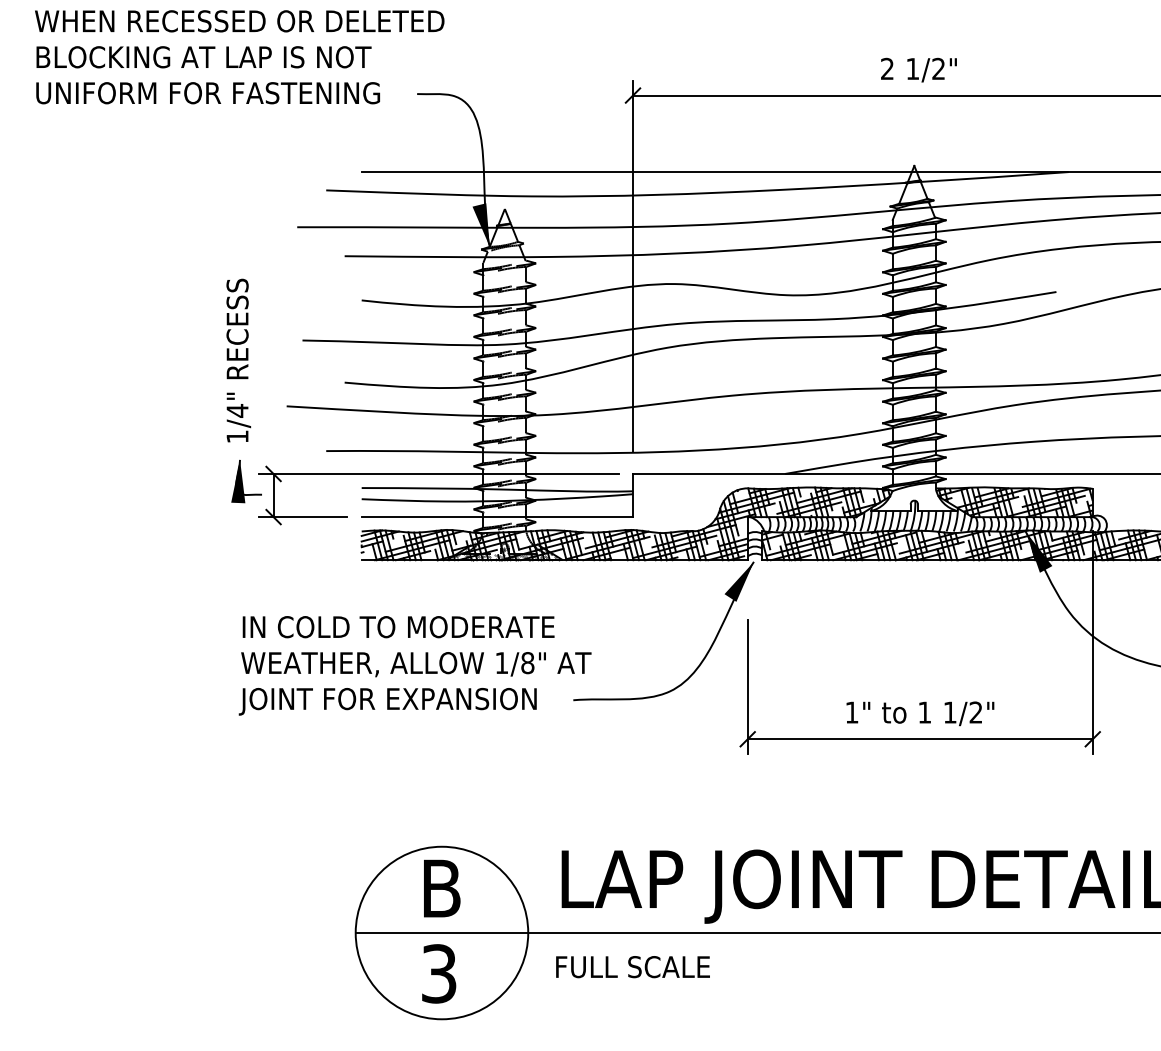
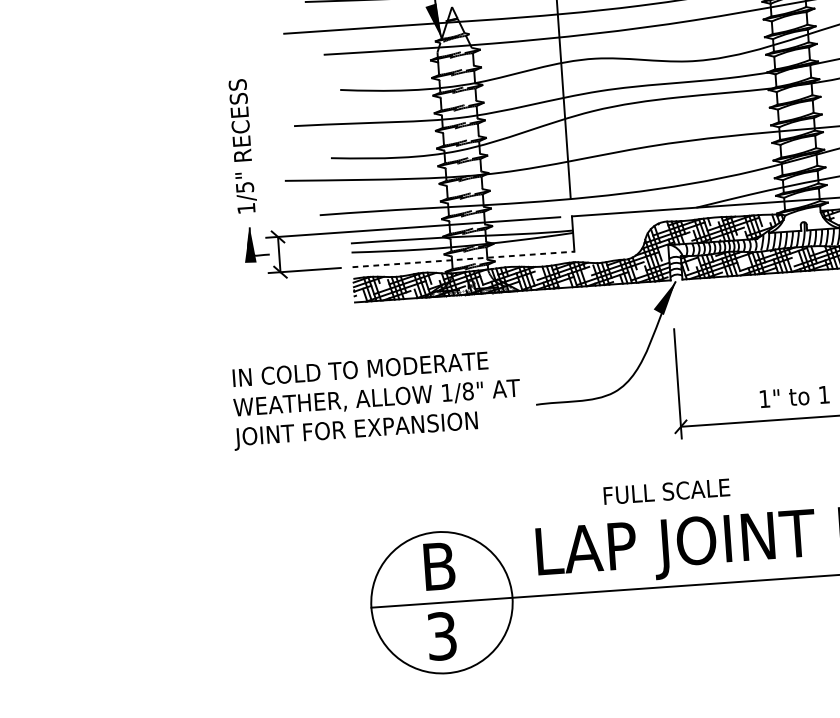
text: (237, 410) -> (244, 187), 1/4" -> 1/5"
line: (497, 517) -> (463, 259), solid -> dashed
text: (414, 665) -> (375, 399), moved
text: (632, 967) -> (666, 492), moved

